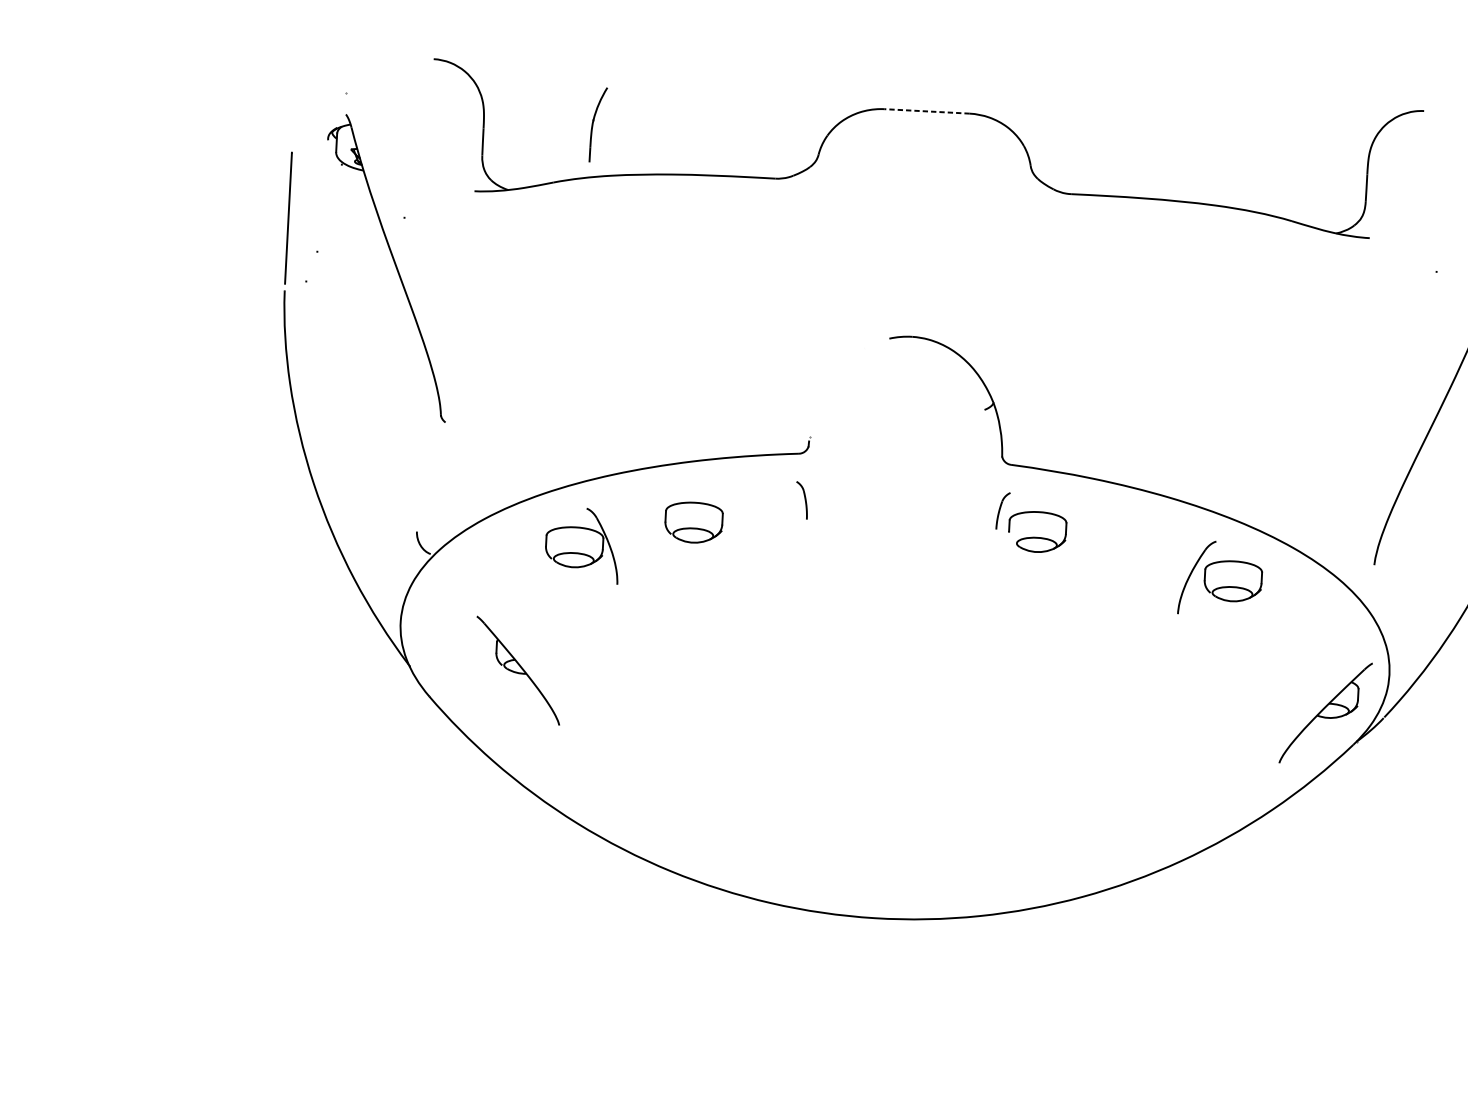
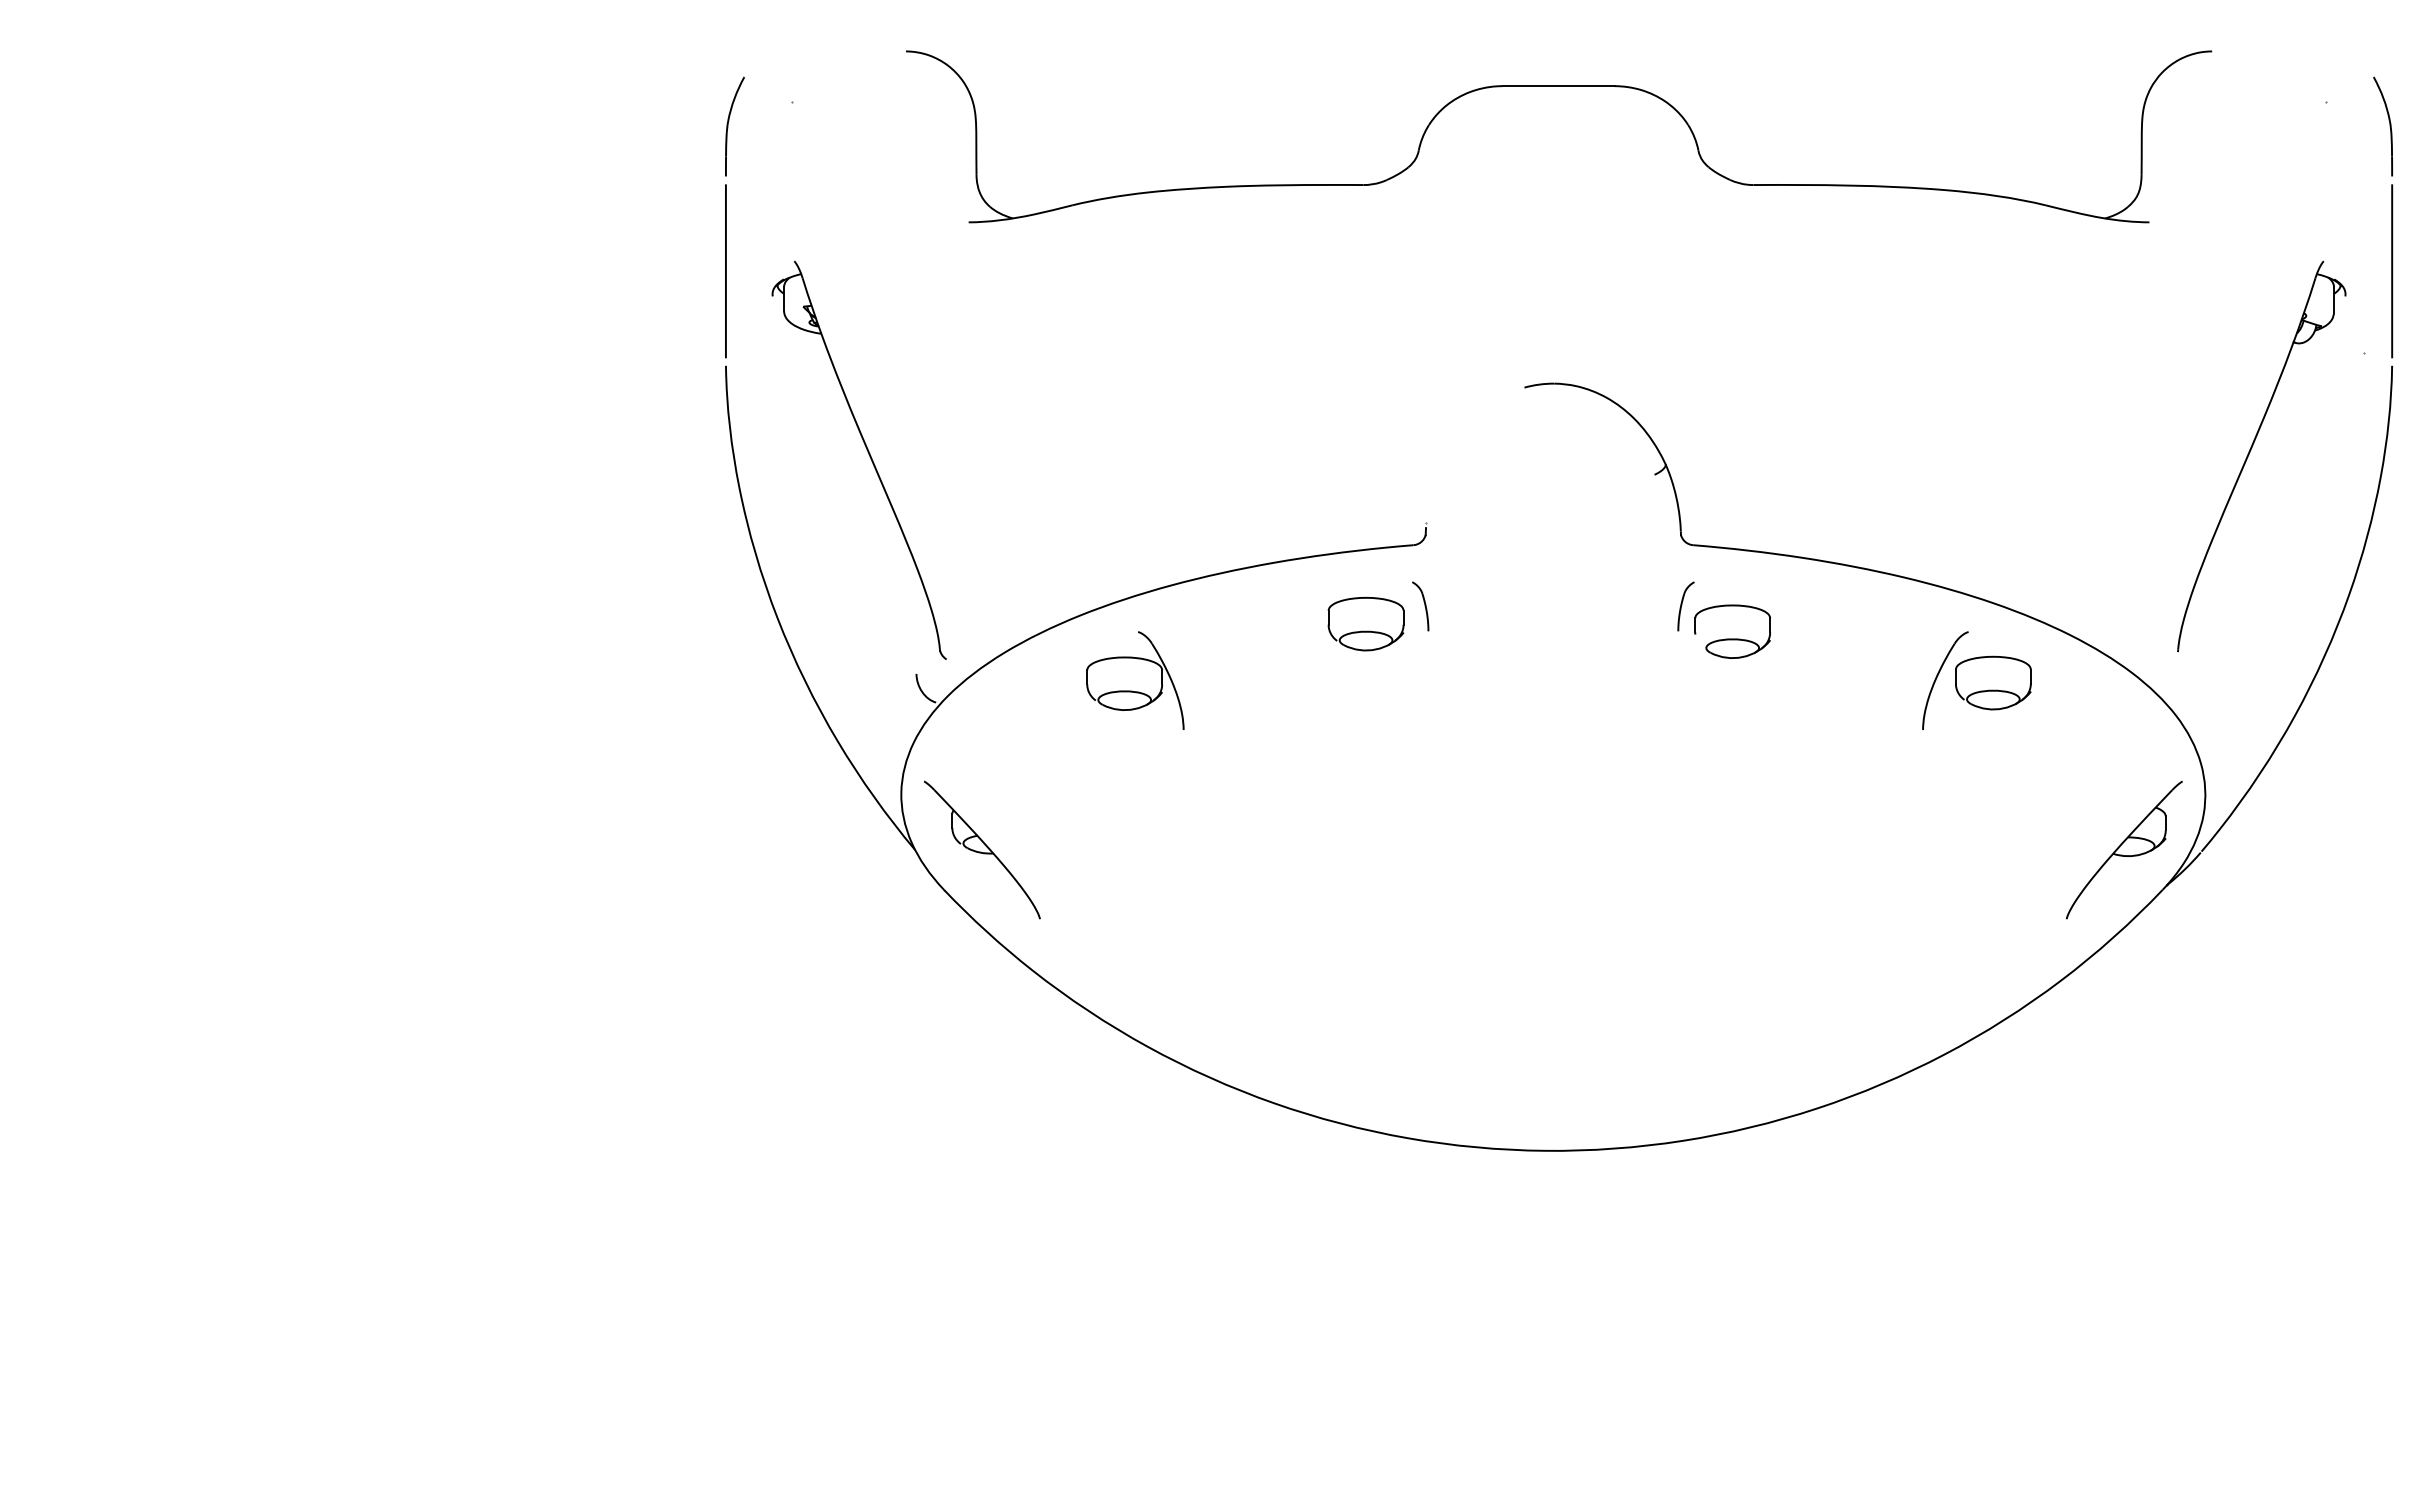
line: (927, 111) -> (1558, 86), dashed -> solid
part: (597, 124) -> (734, 126), moved
part: (394, 263) -> (868, 454), moved
part: (693, 522) -> (1365, 624), moved
part: (518, 670) -> (982, 849), moved

